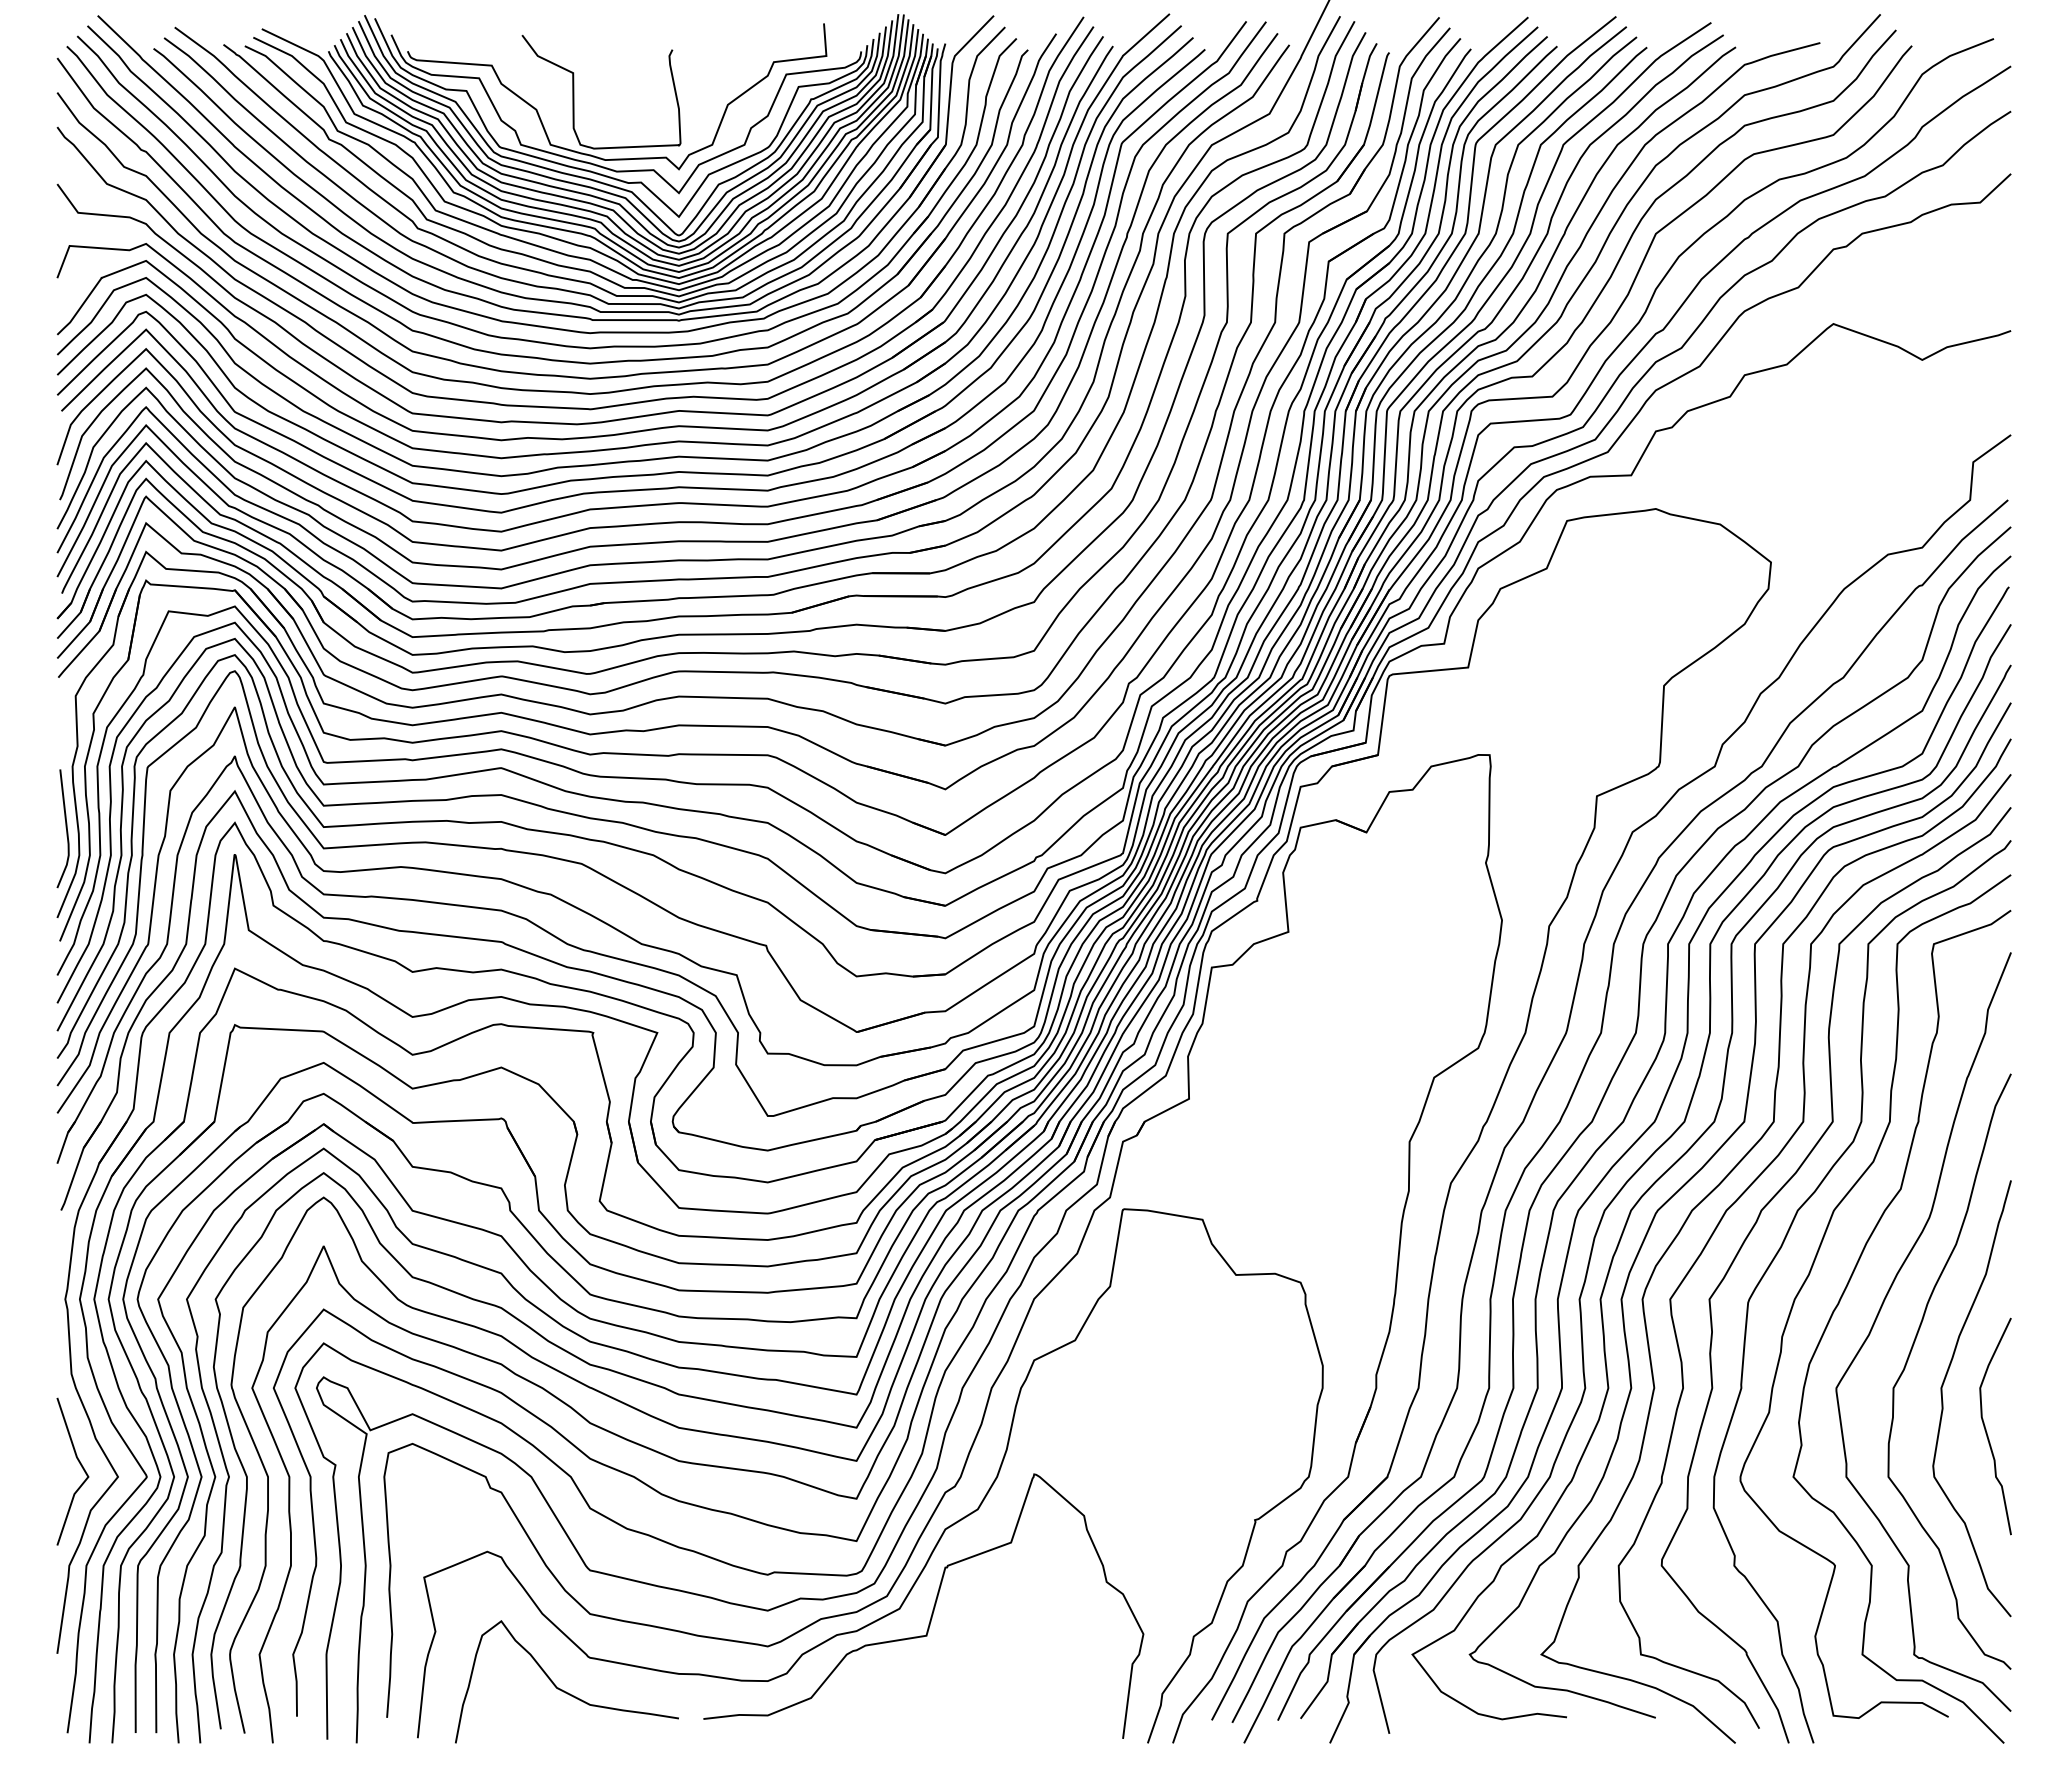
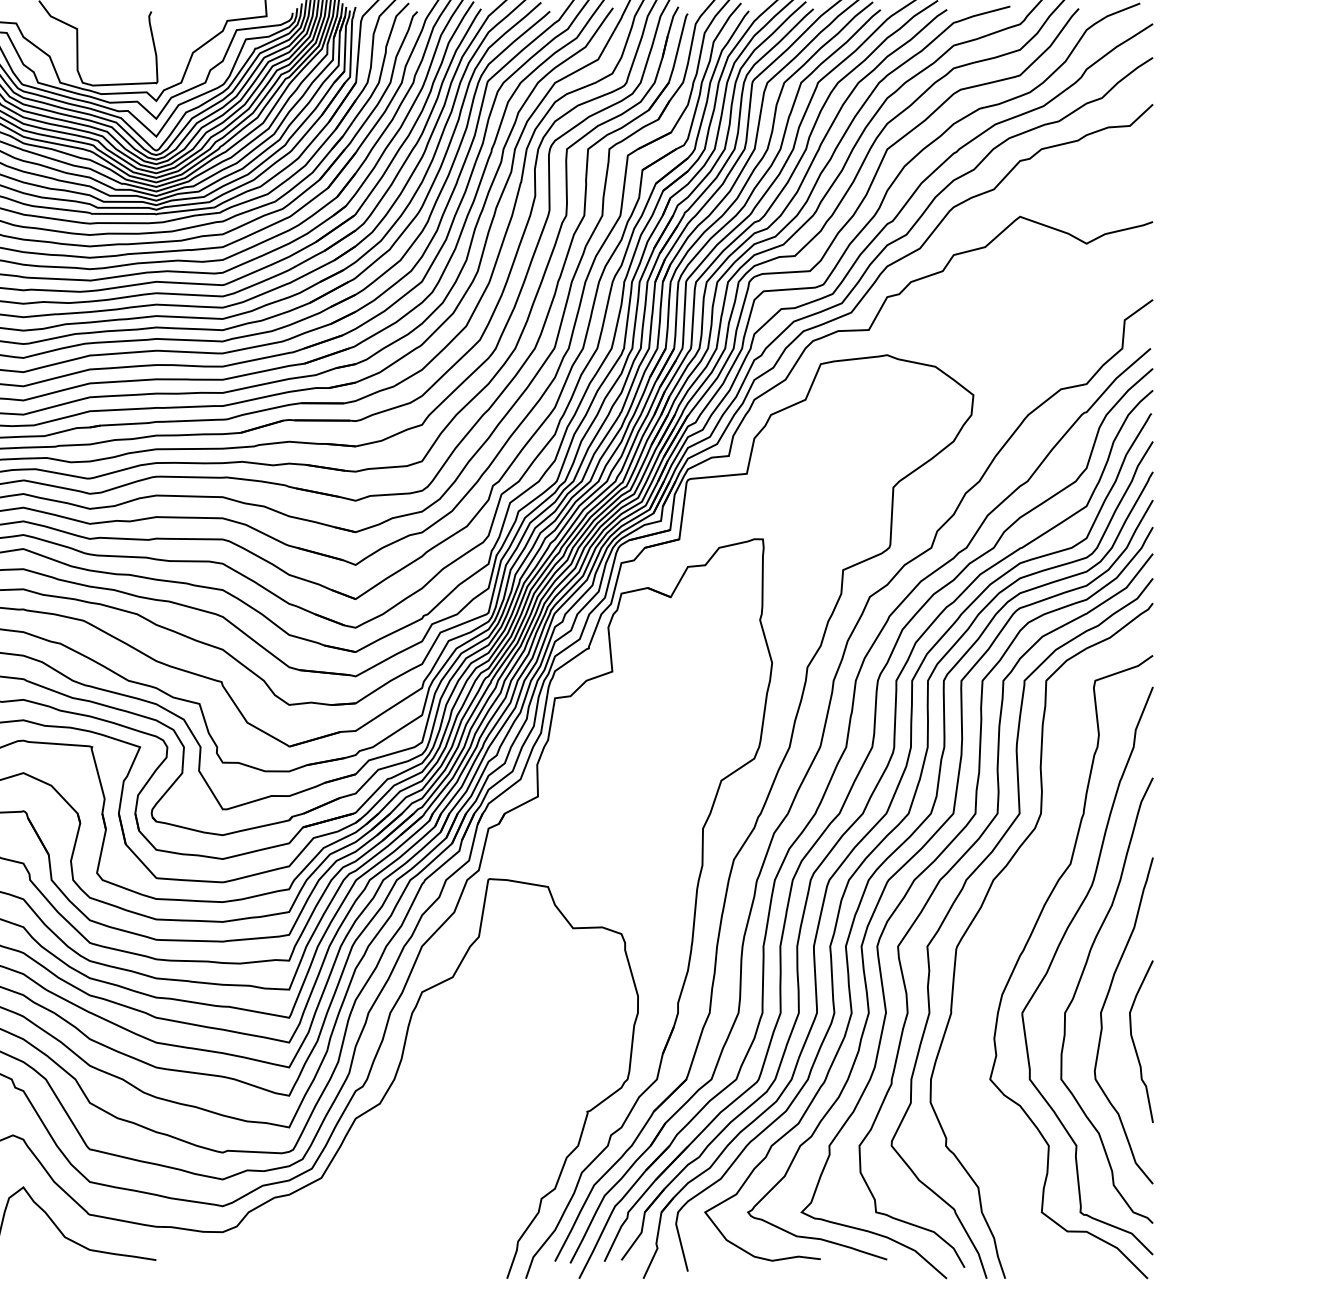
curve: (1811, 1271) -> (1003, 925), removed
curve: (932, 1609) -> (346, 1178), removed

